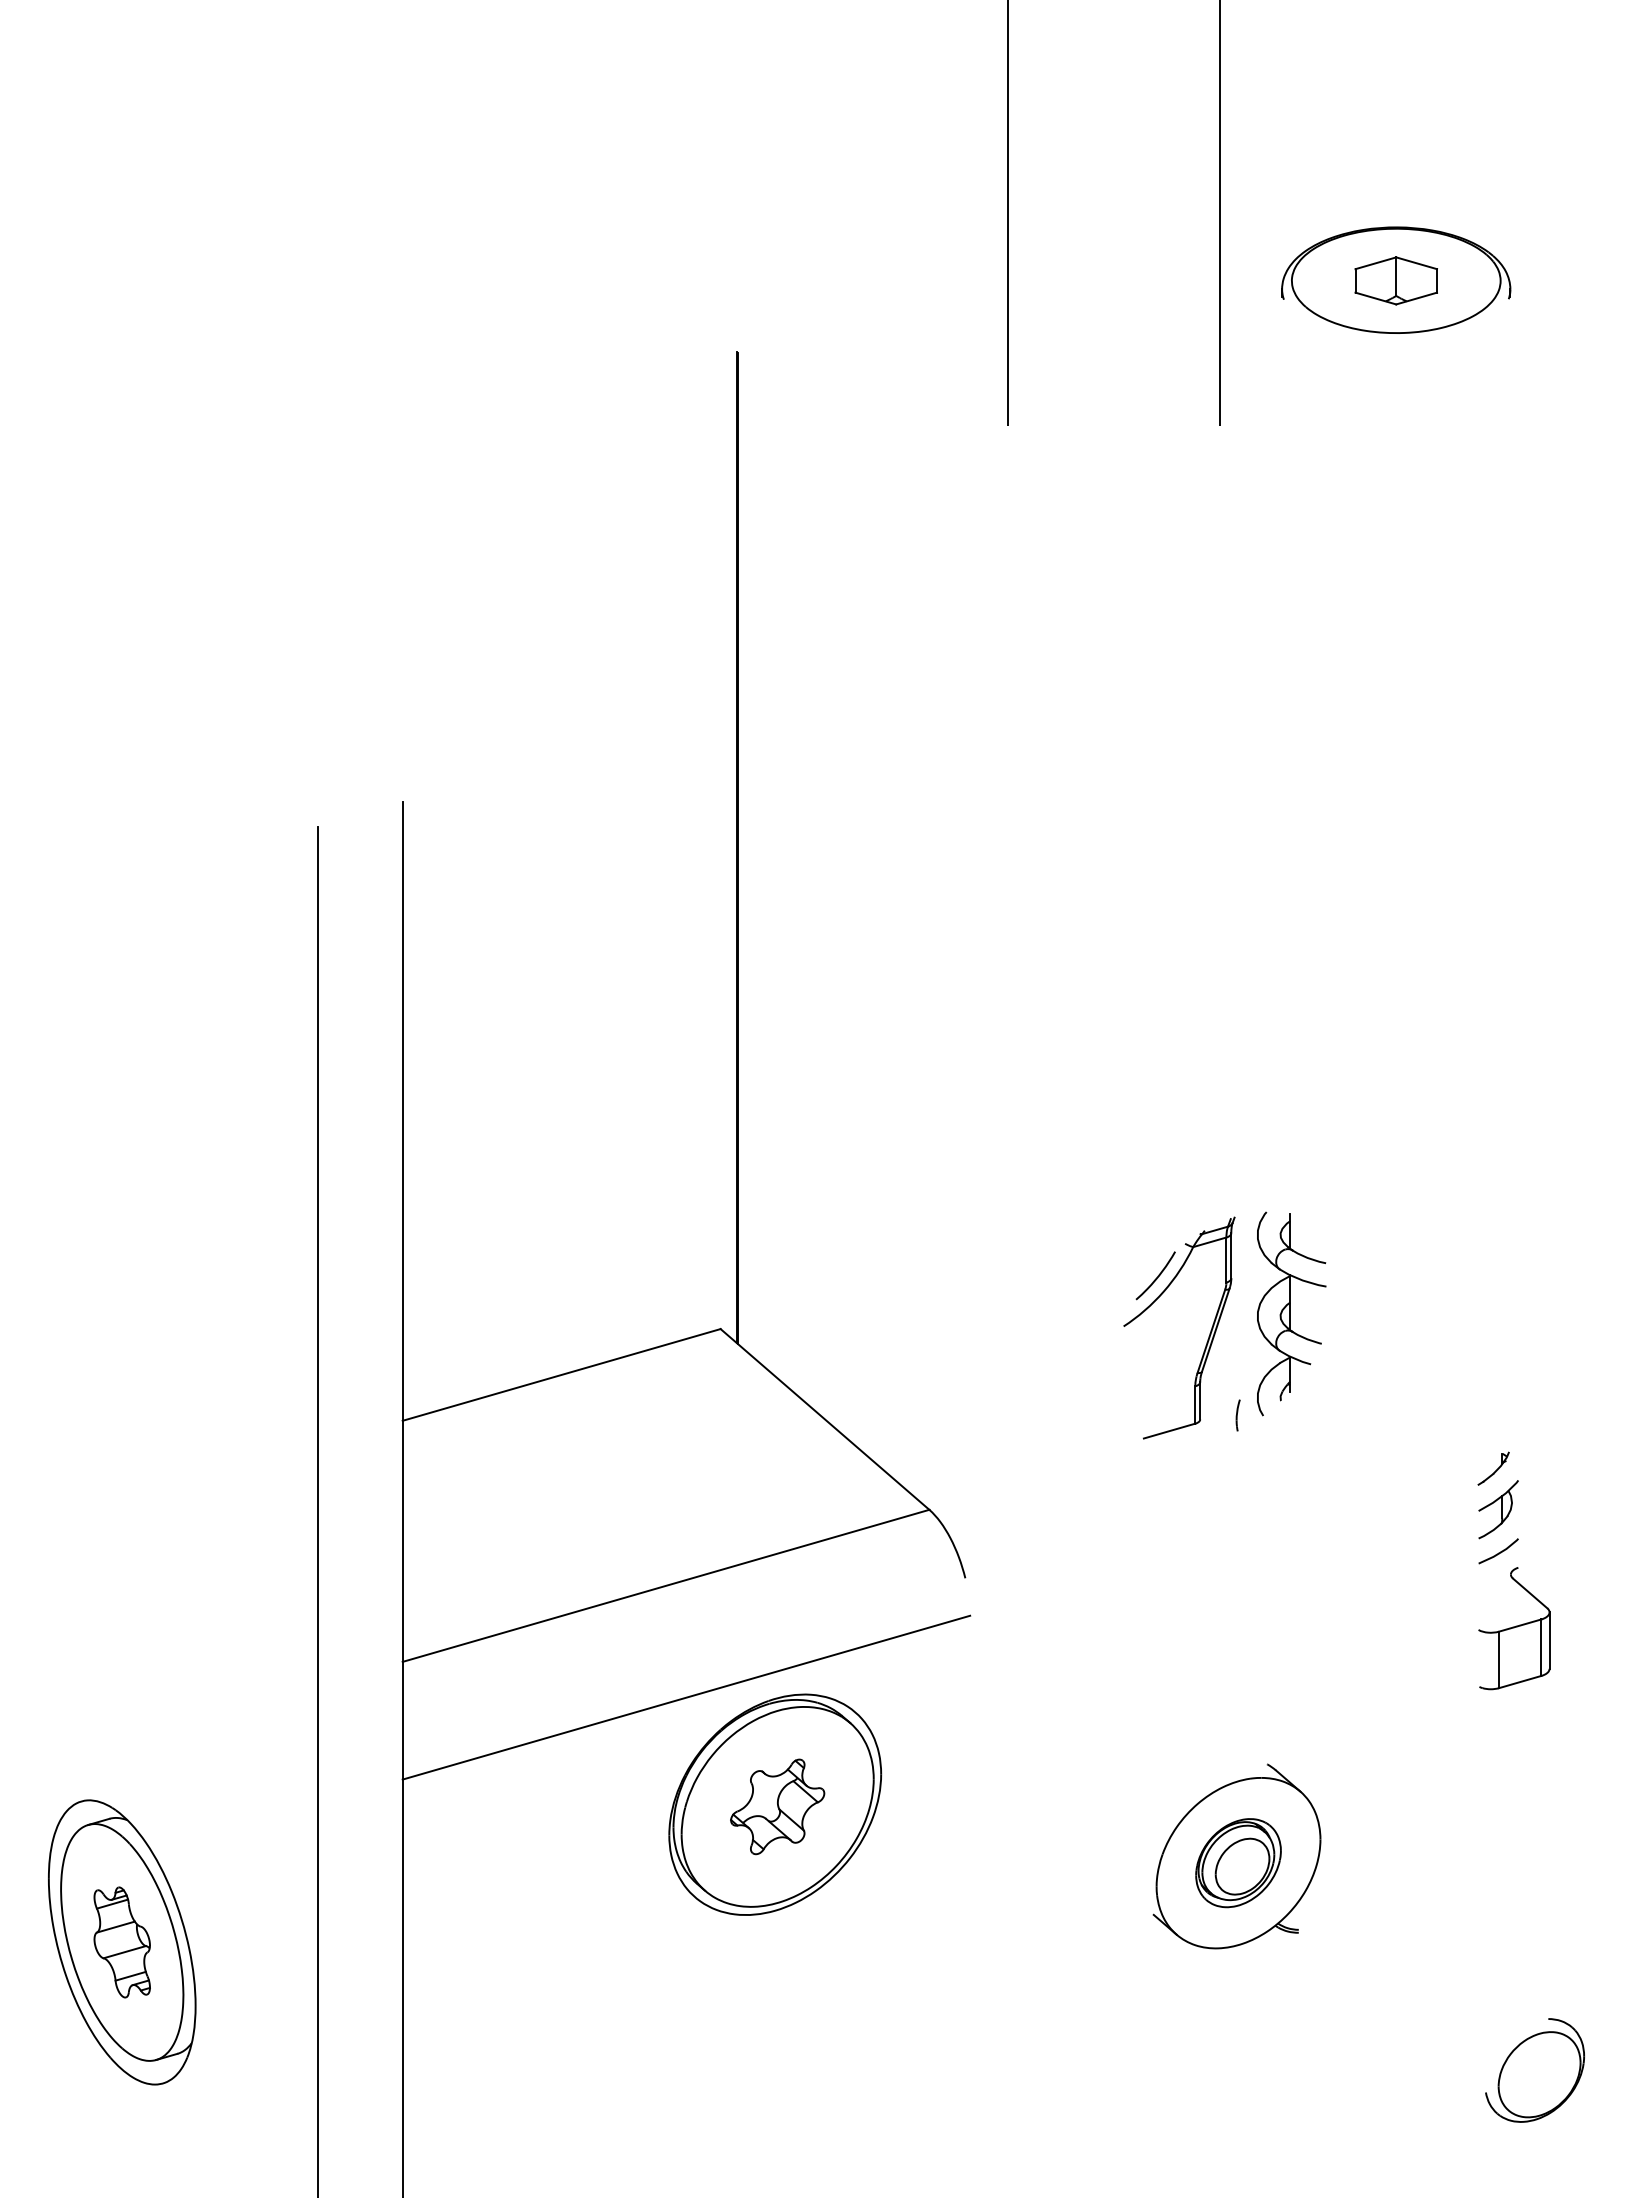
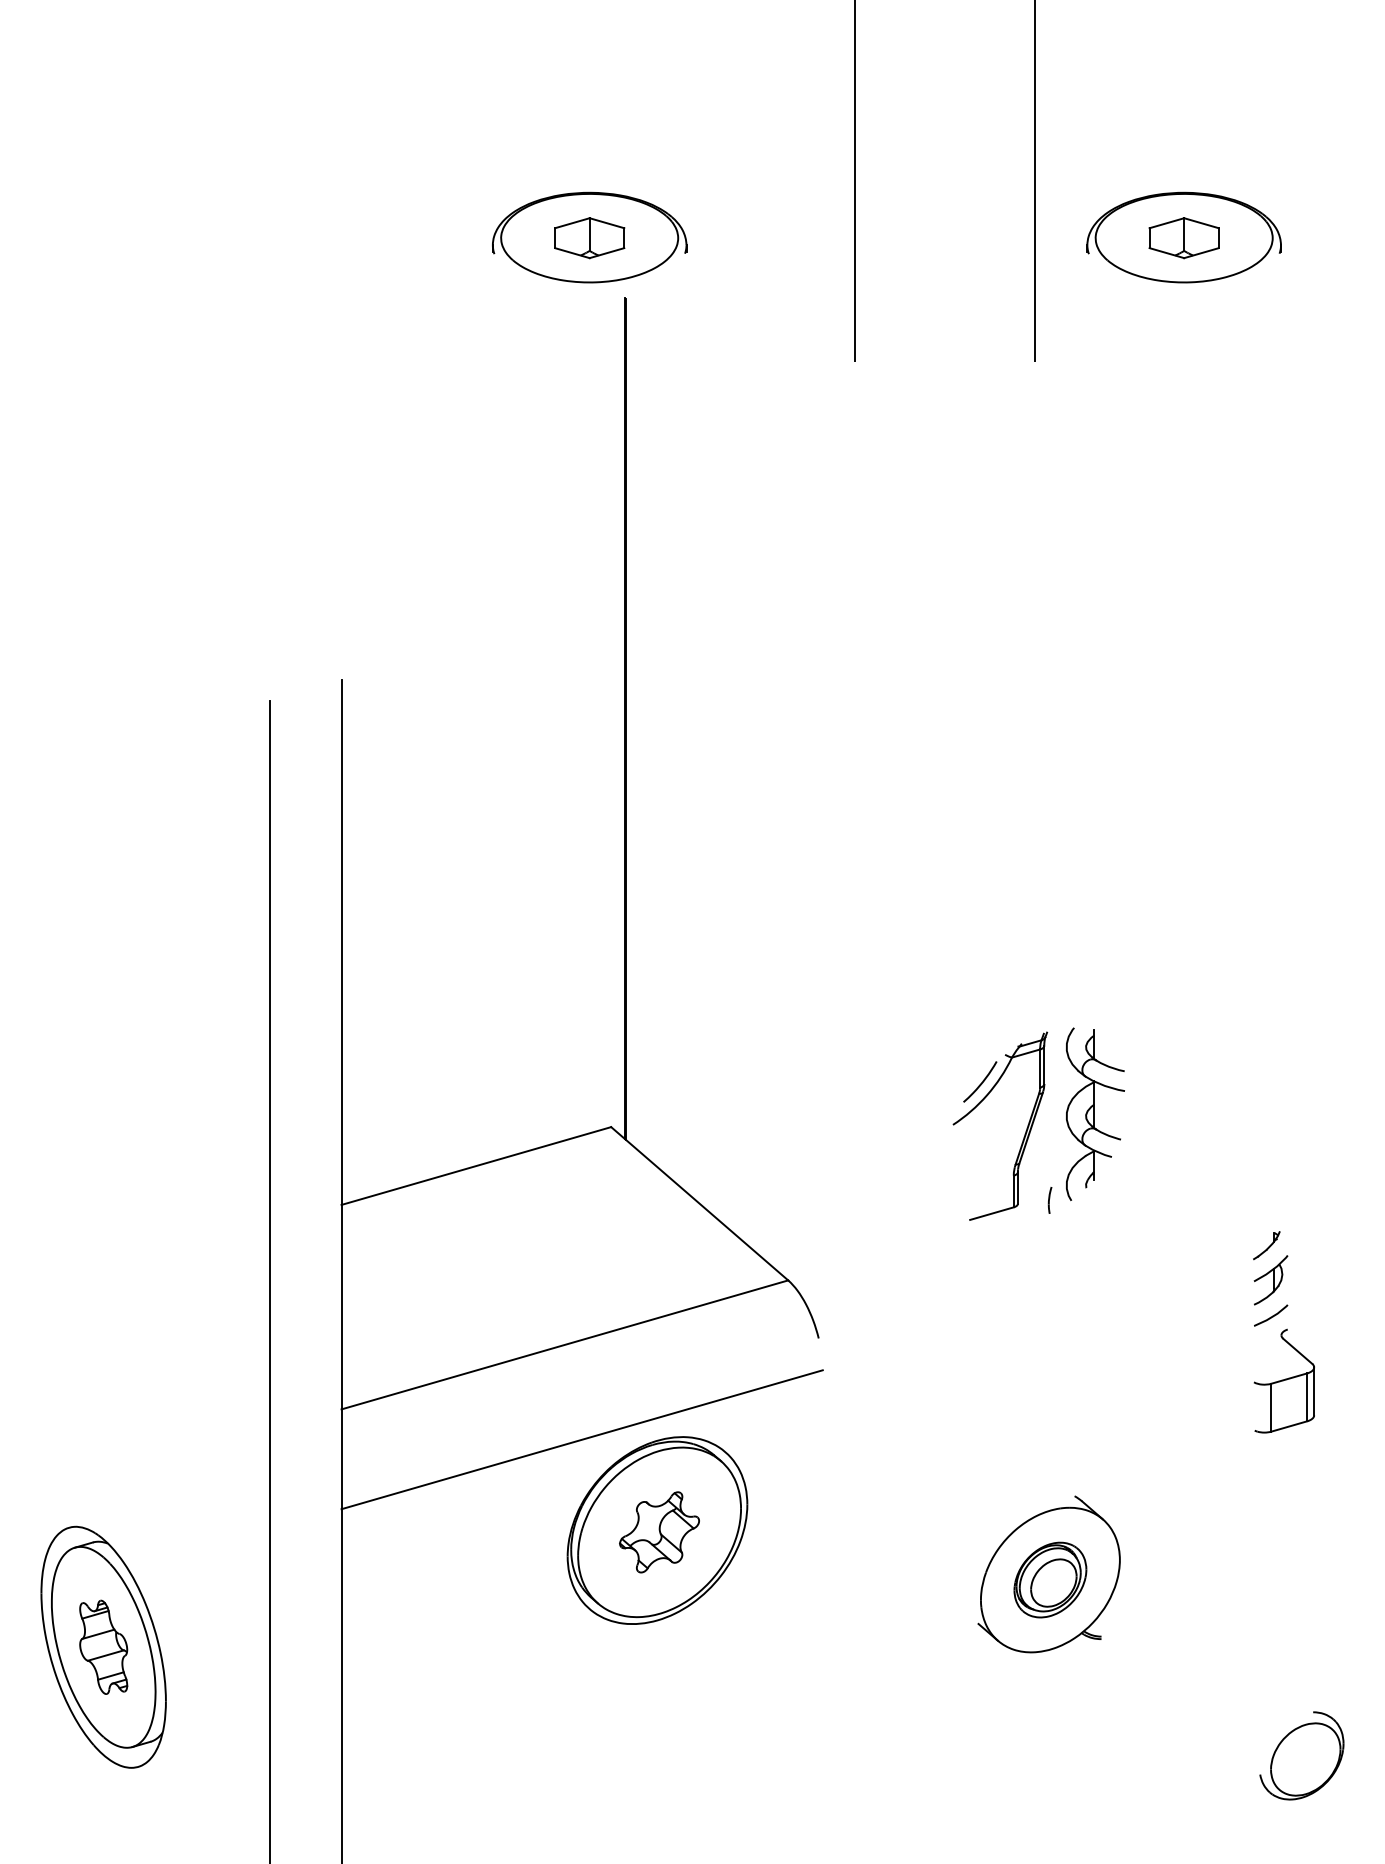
part: (695, 279) -> (589, 236), added

